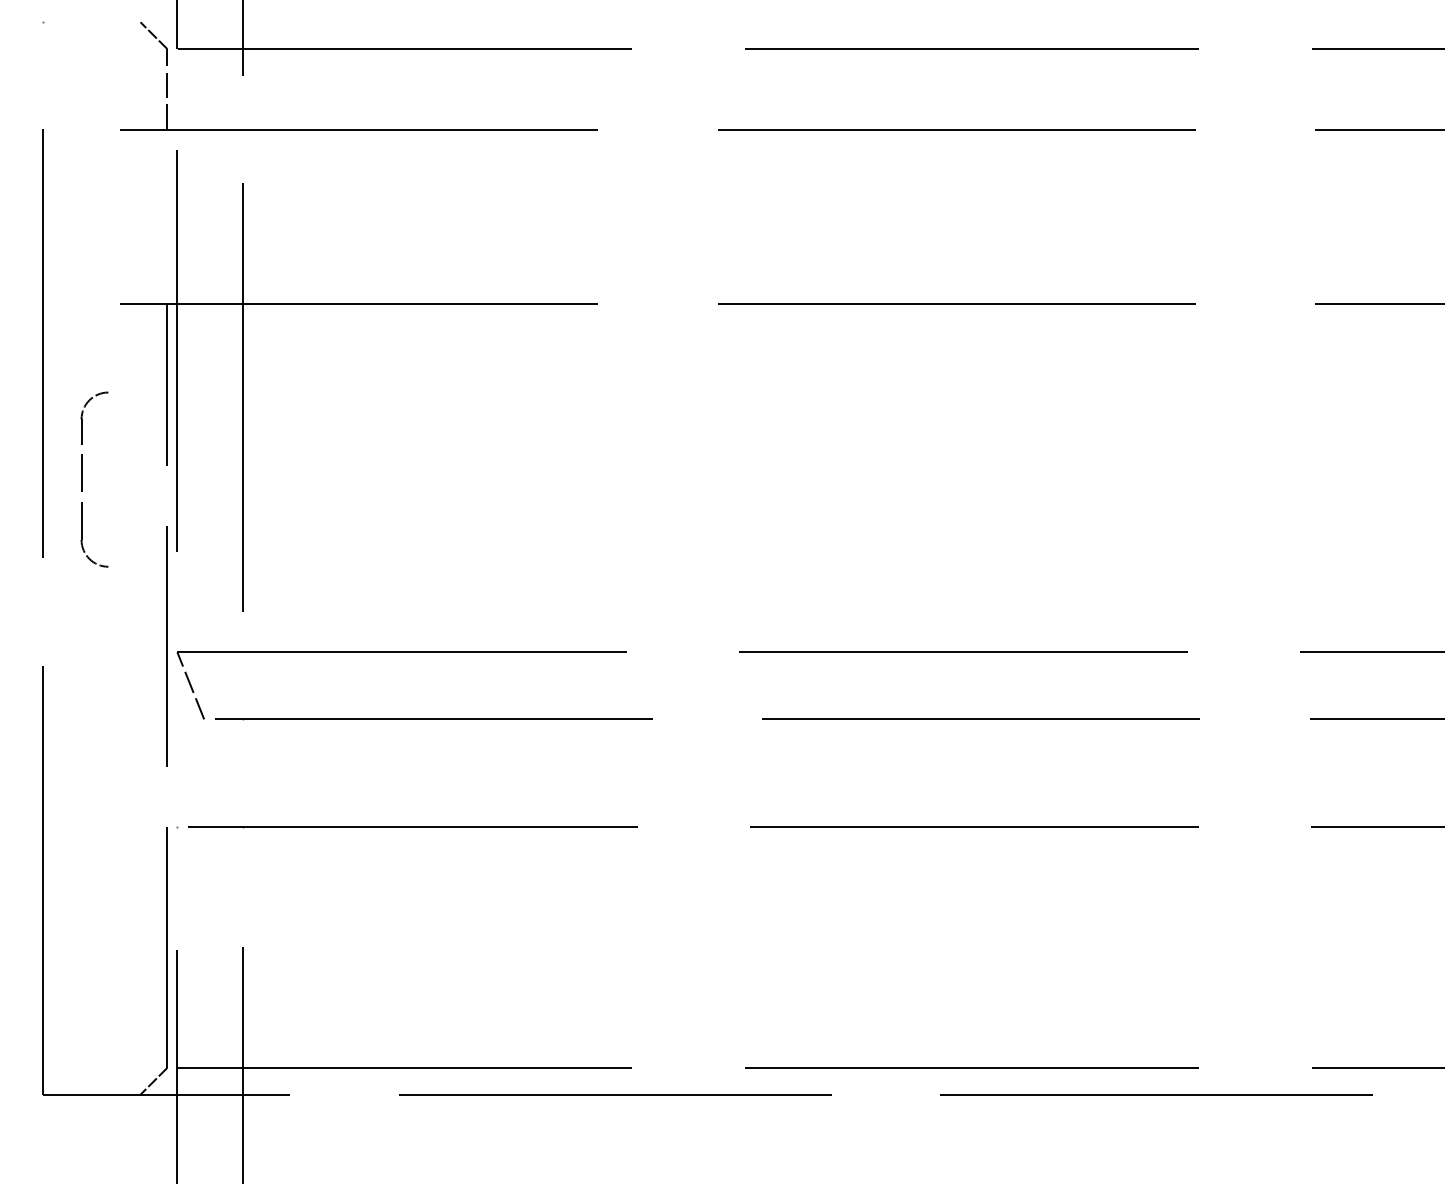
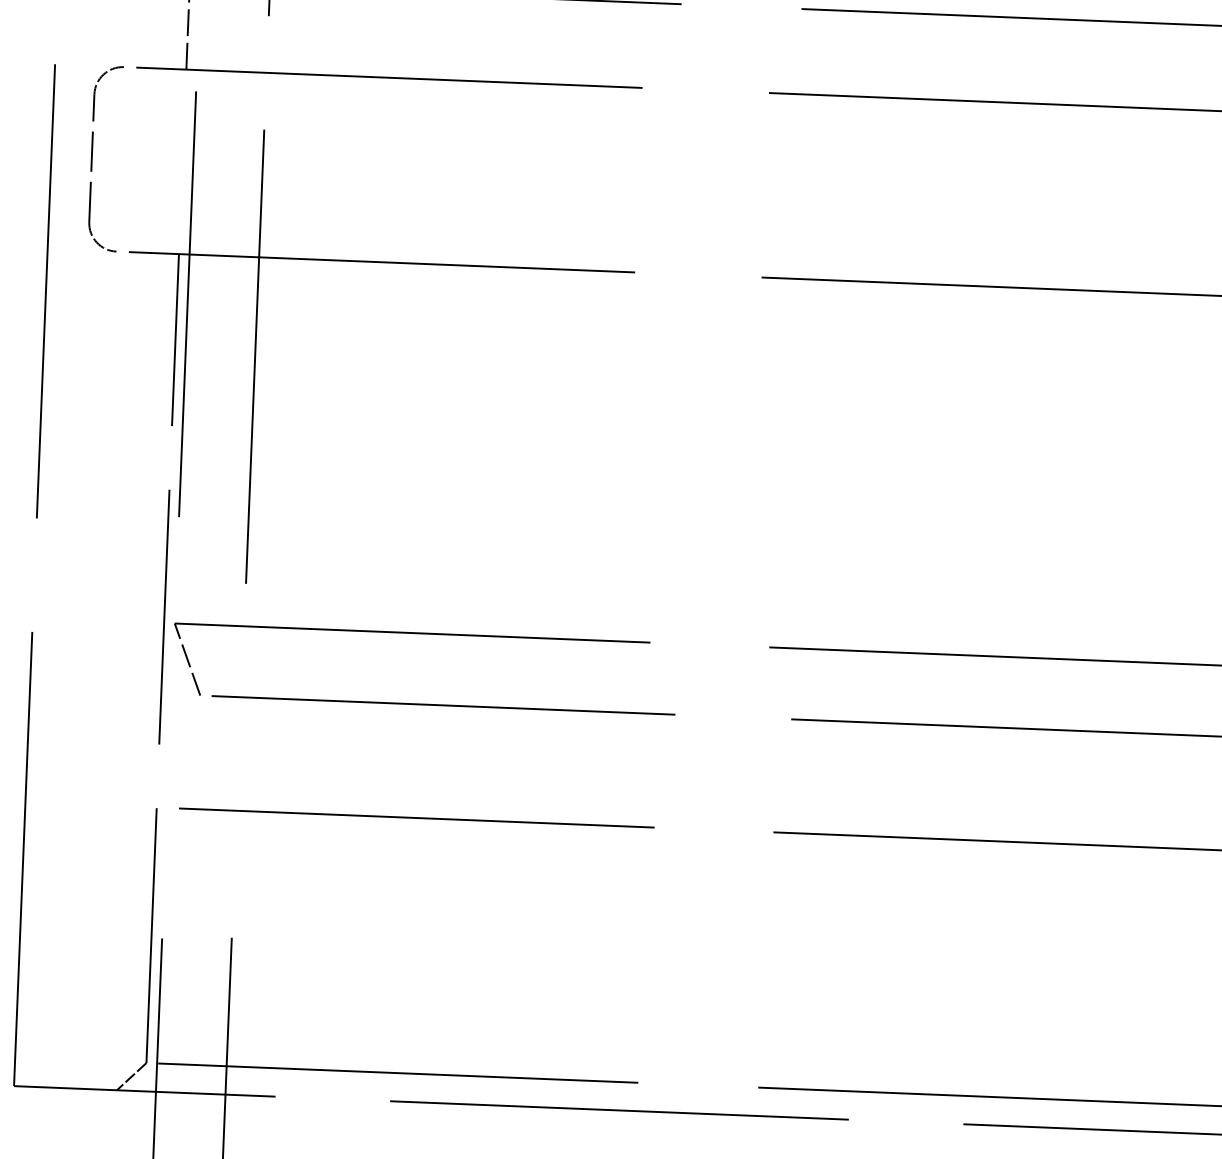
part: (82, 479) -> (92, 158), moved

